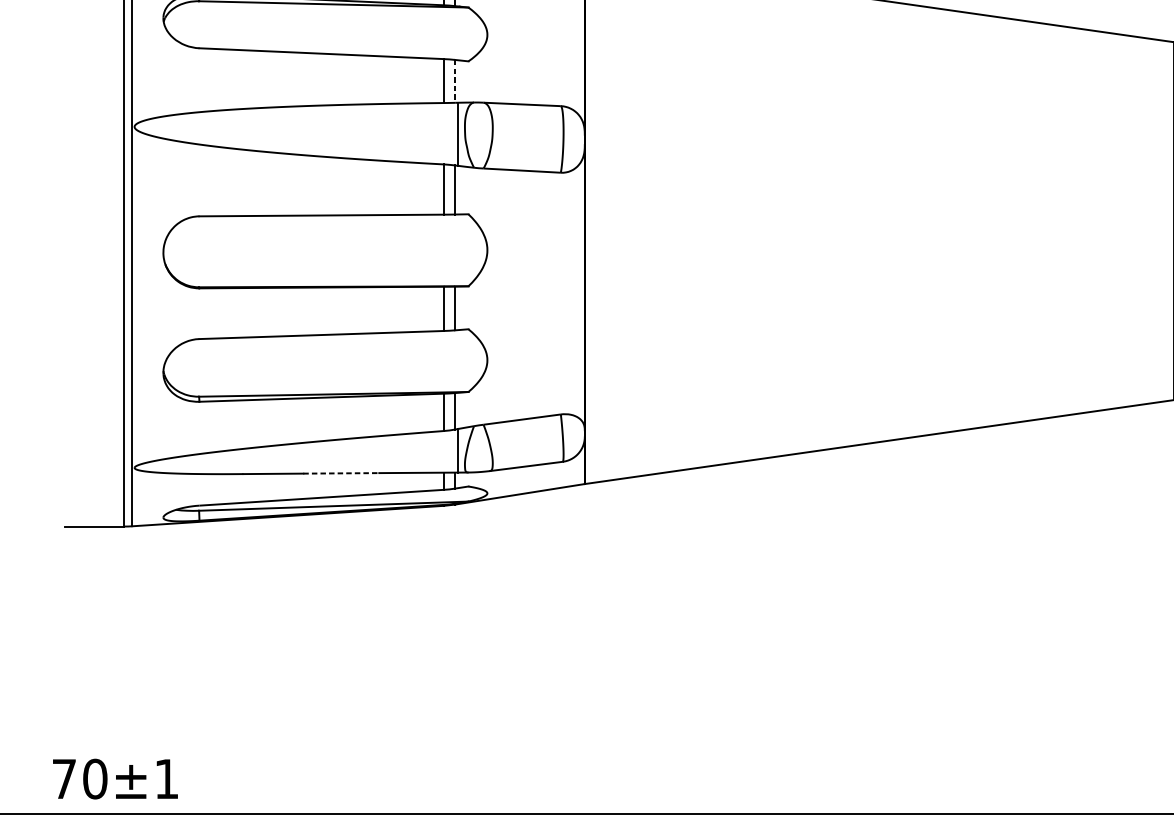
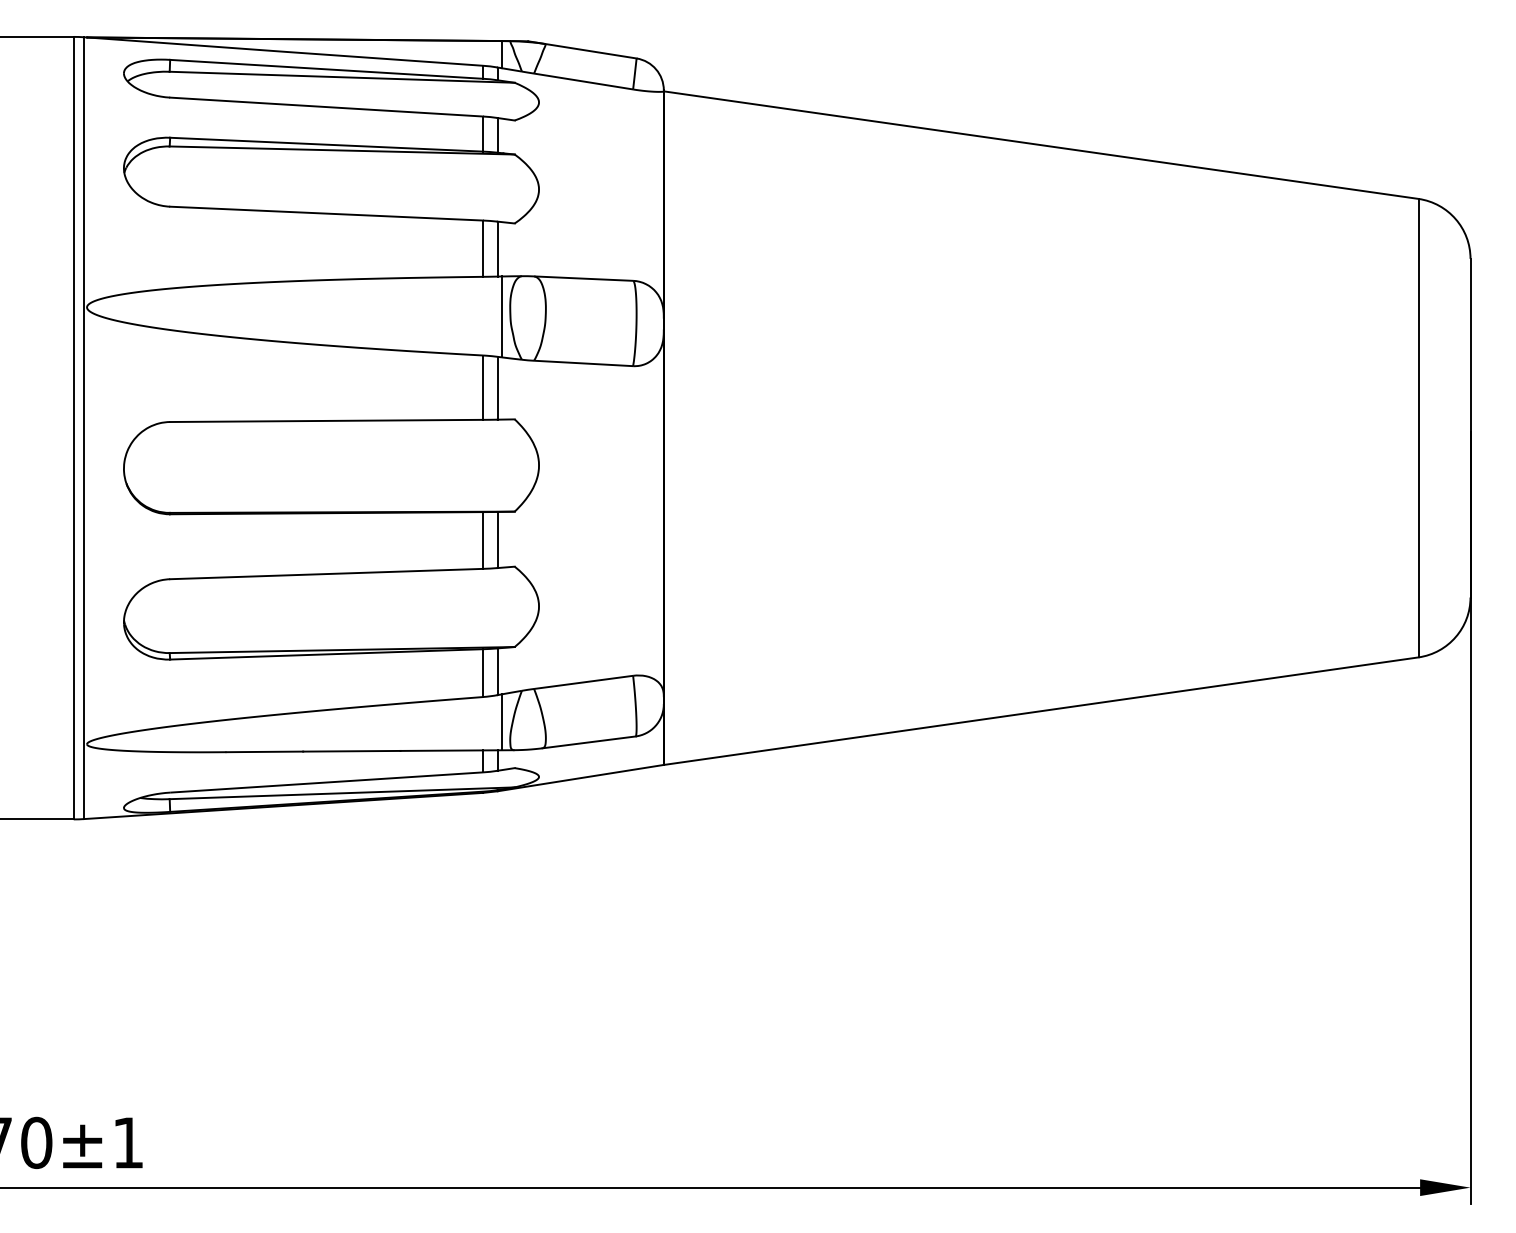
line: (455, 81) -> (497, 249), dashed -> solid
line: (341, 473) -> (351, 751), dashed -> solid

